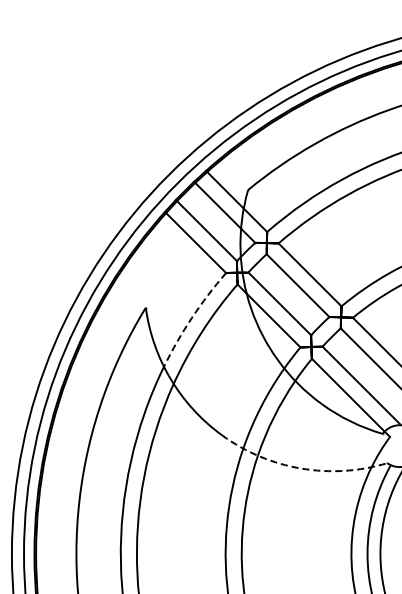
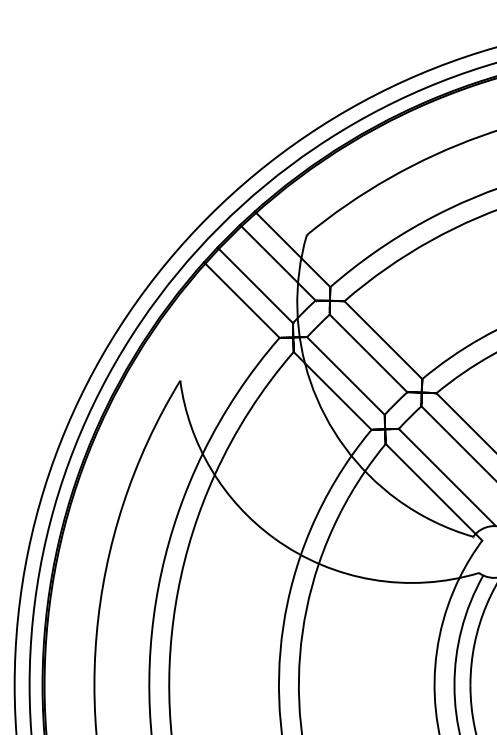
arc: (191, 317) -> (236, 392), dashed -> solid
arc: (301, 468) -> (372, 579), dashed -> solid

